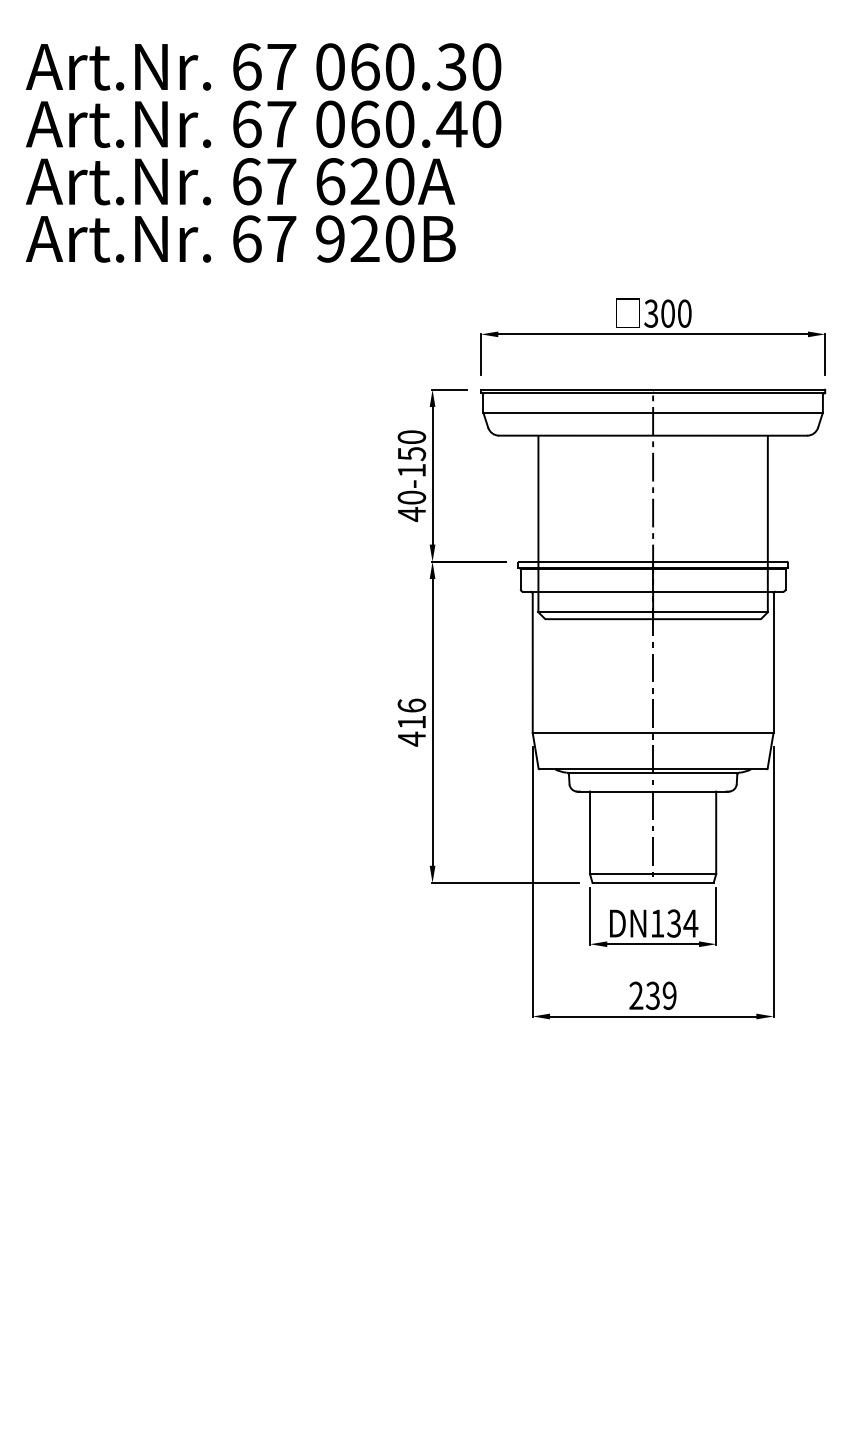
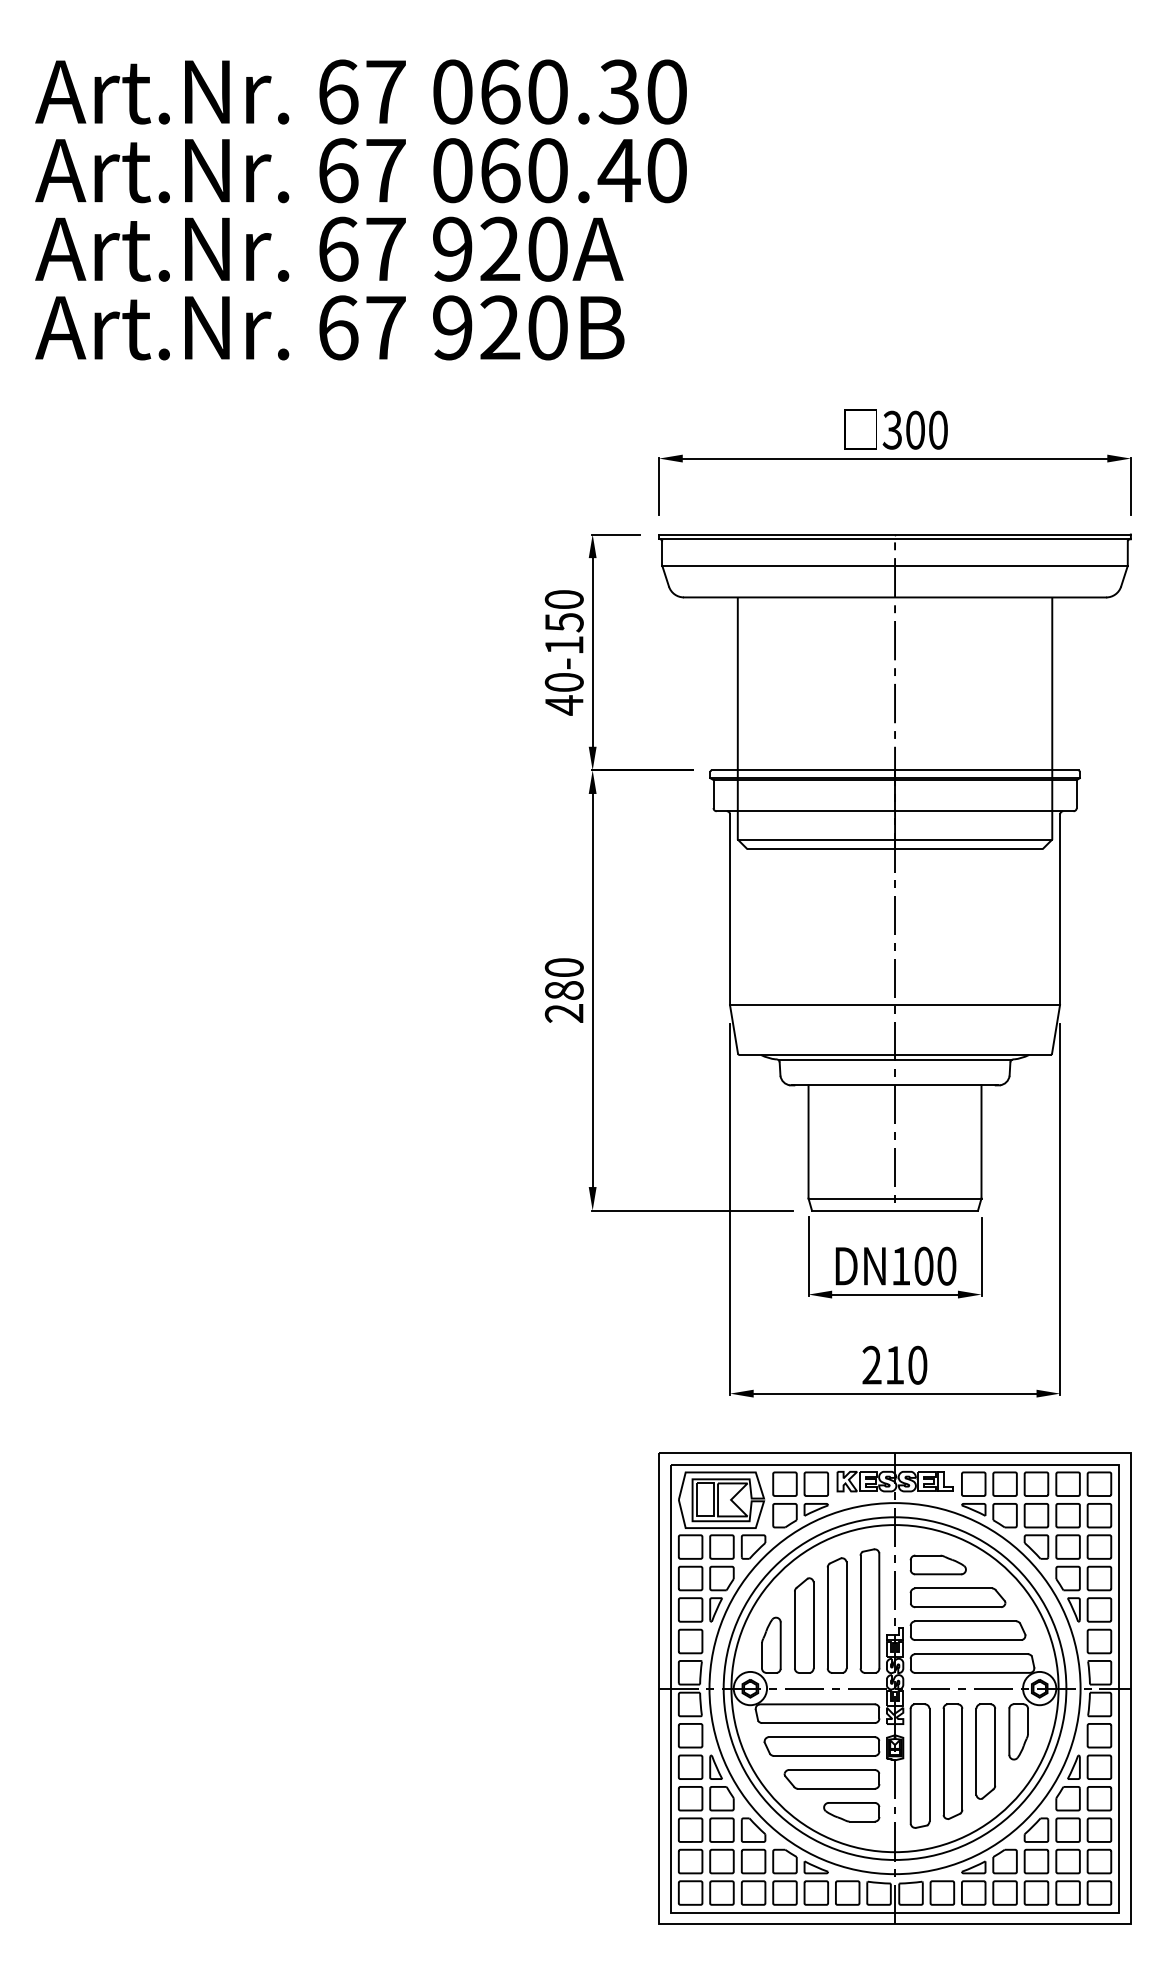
text: (331, 181) -> (453, 248), 620A -> 920A
text: (411, 722) -> (563, 990), 416 -> 280
text: (682, 923) -> (935, 1265), DN134 -> DN100
text: (661, 995) -> (906, 1364), 239 -> 210
part: (652, 1231) -> (894, 1688), added

